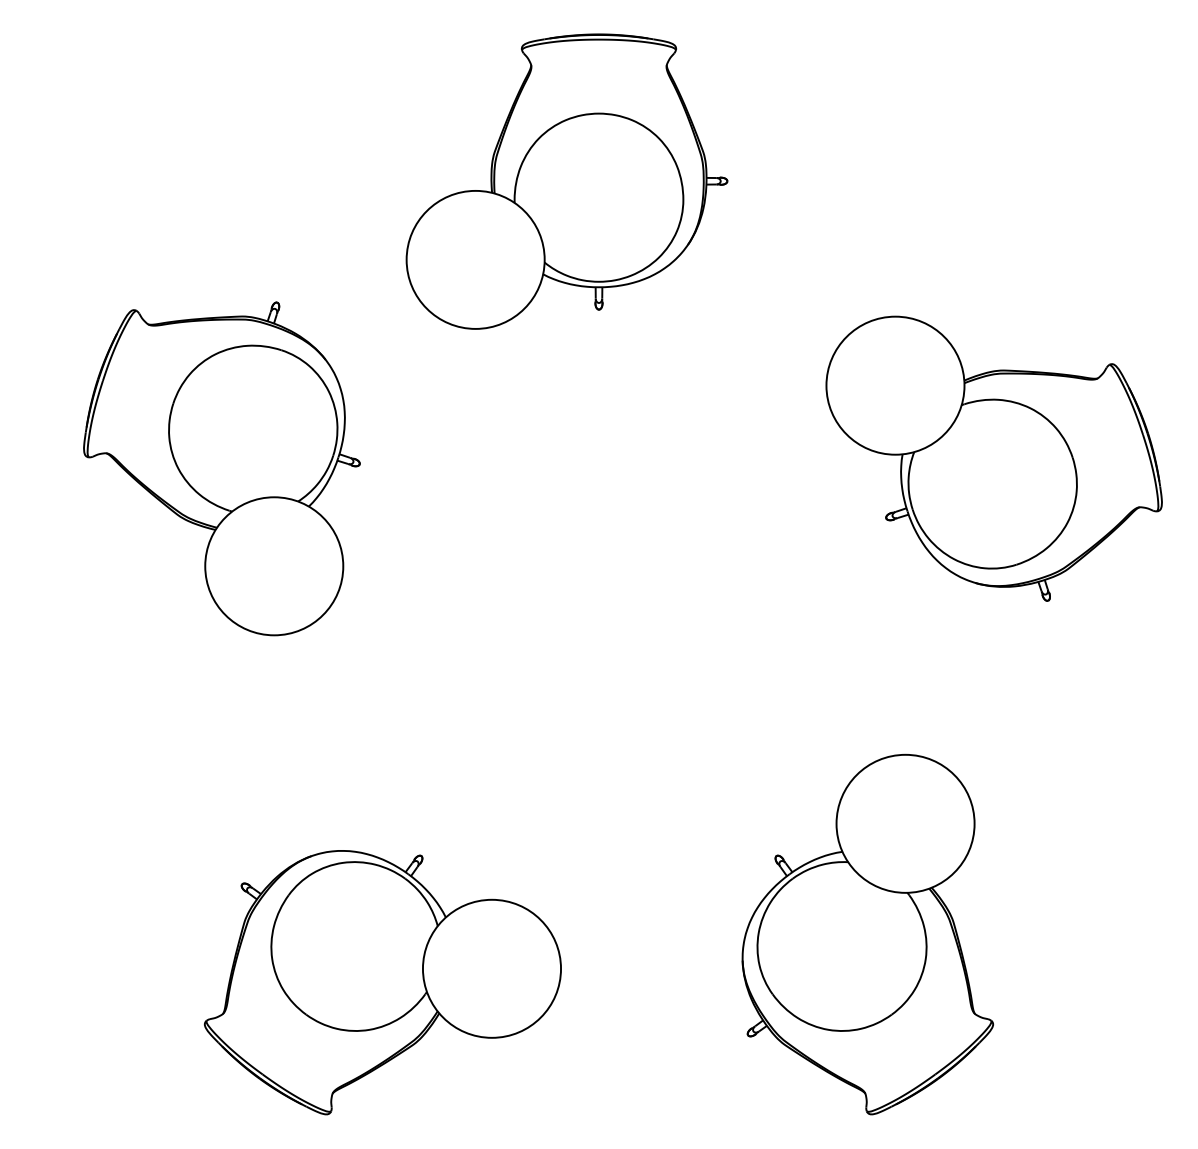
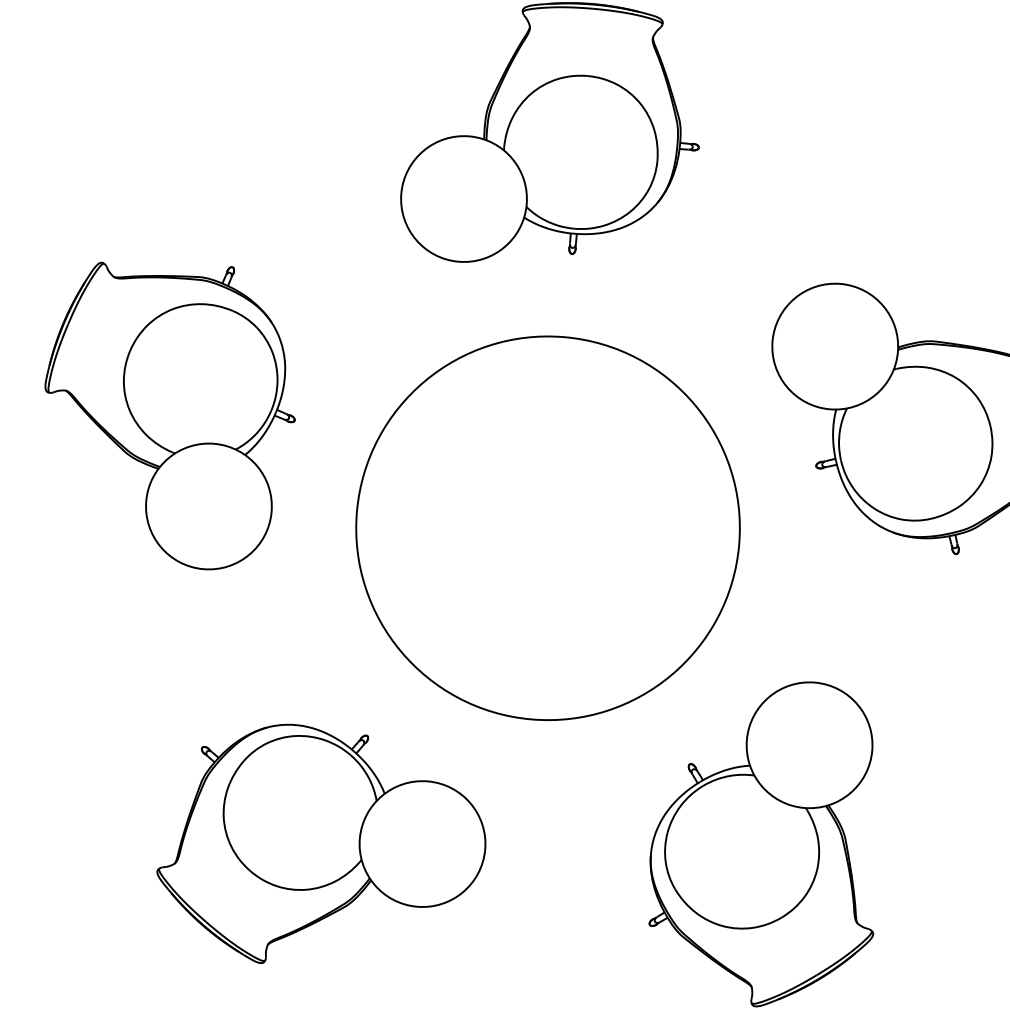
part: (221, 468) -> (168, 413), moved
circle: (598, 611) -> (547, 528), added

